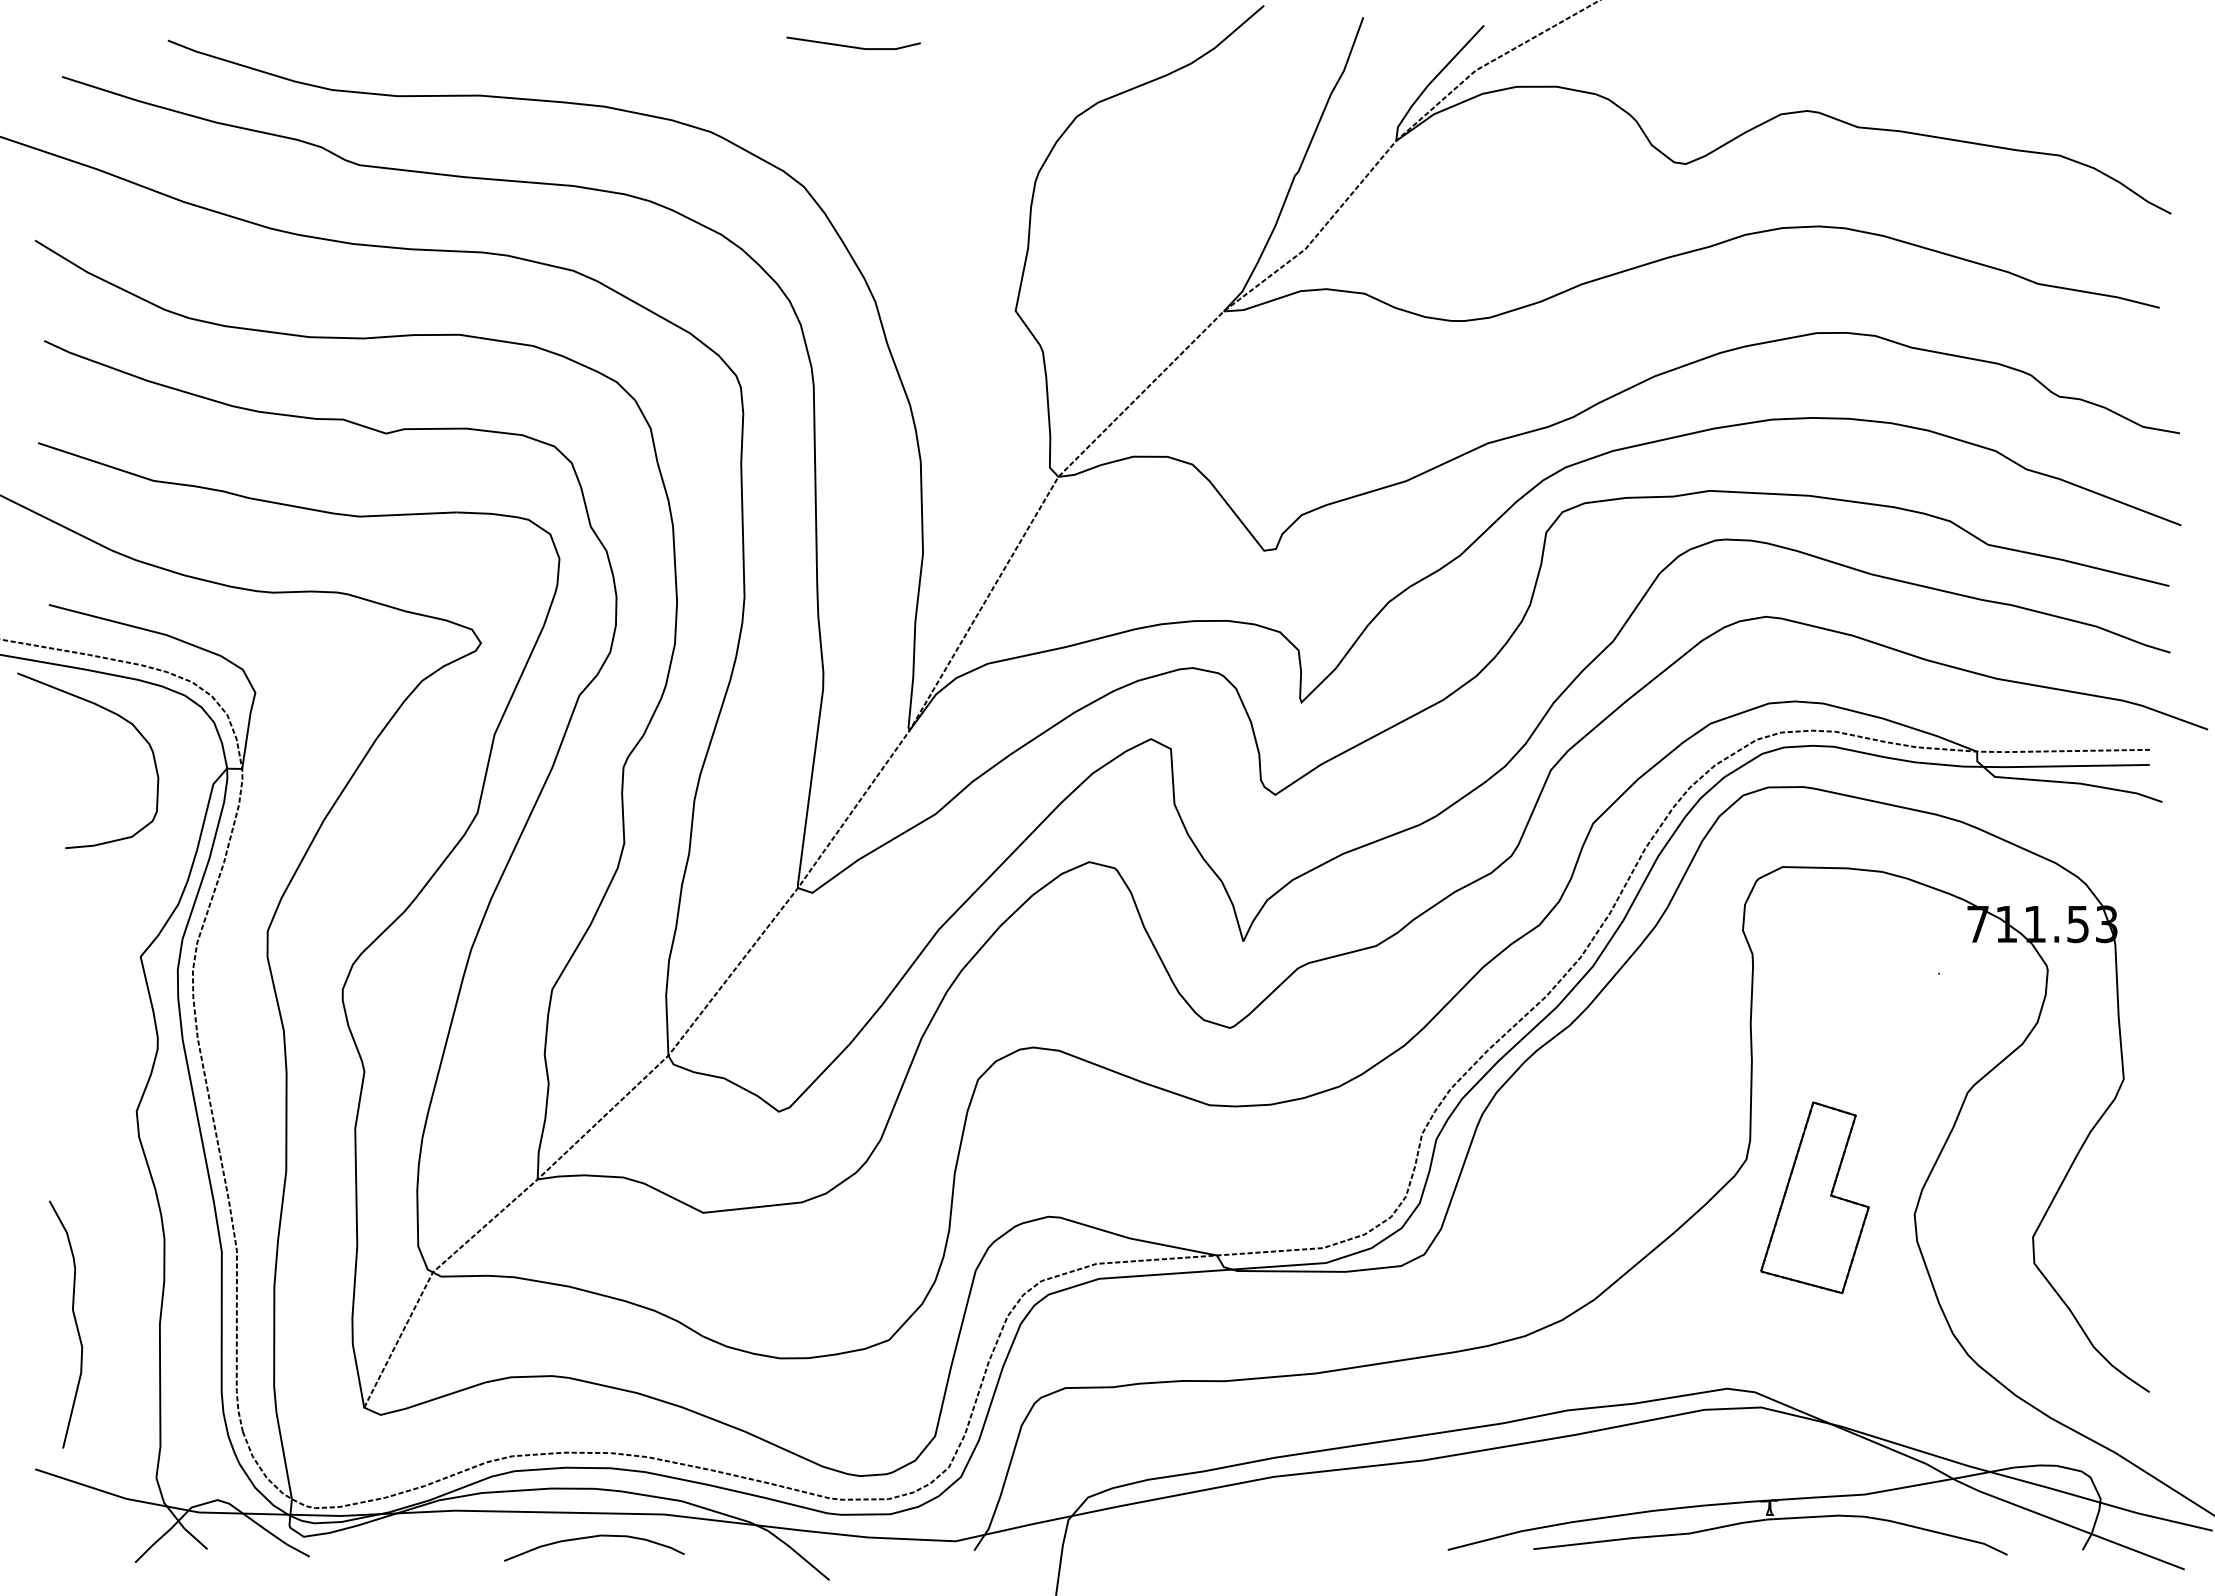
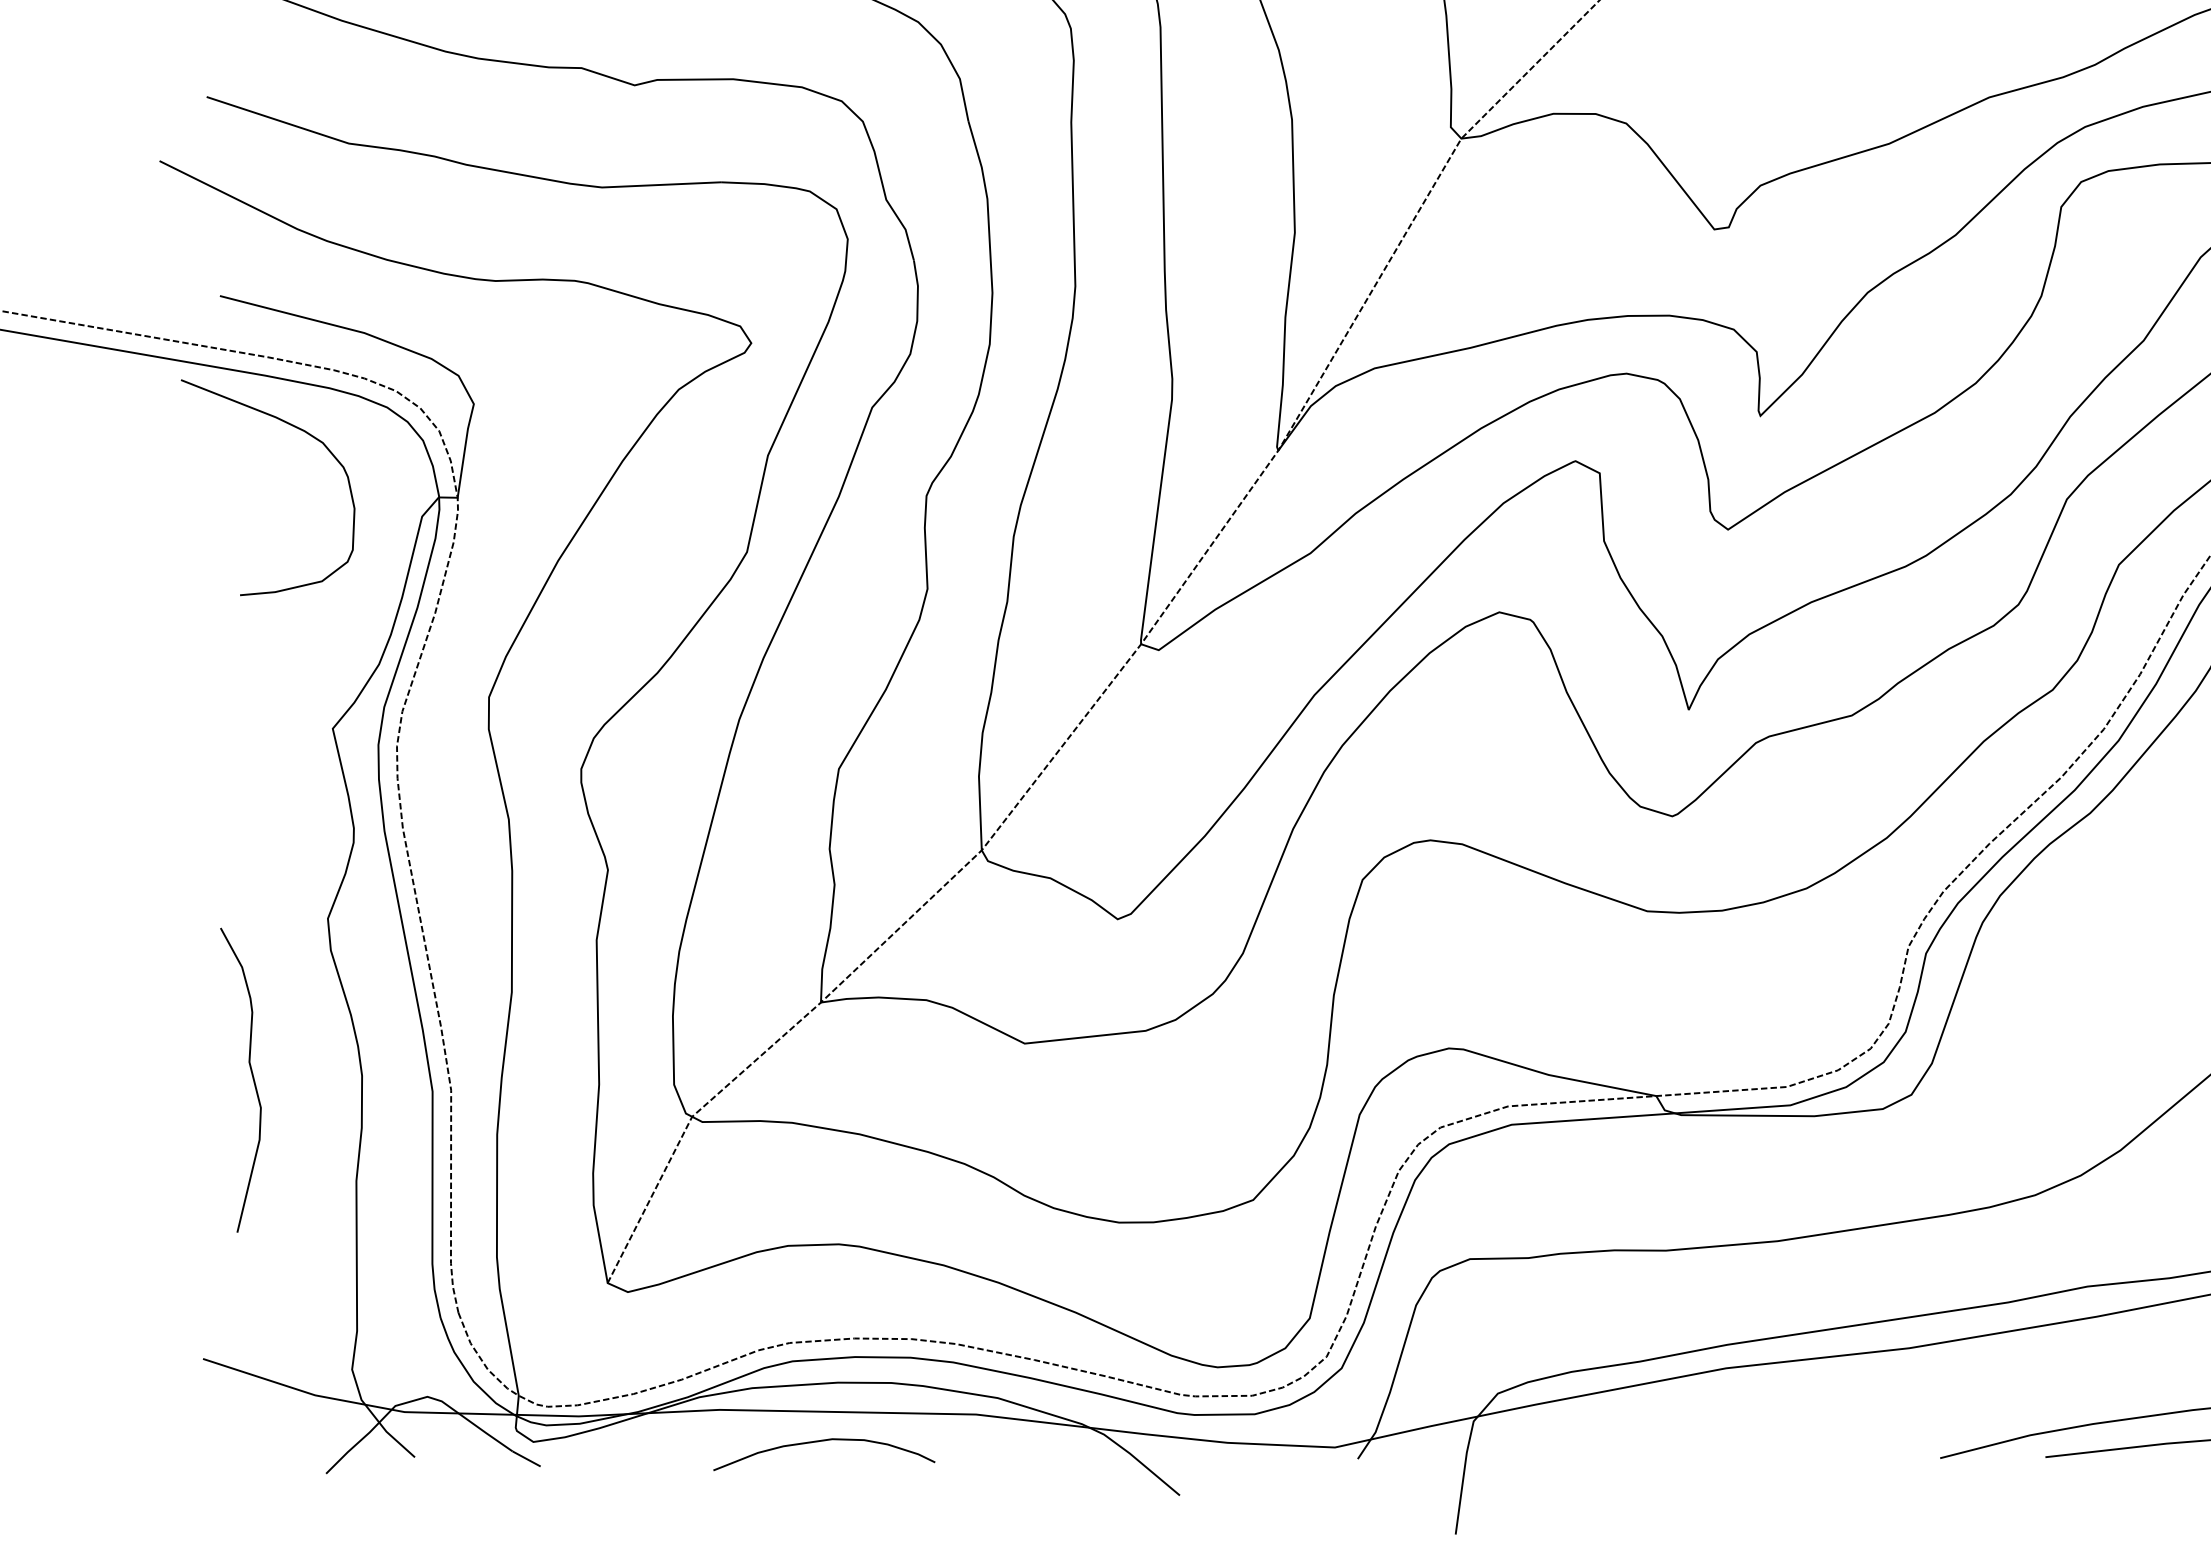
curve: (74, 1321) -> (251, 1076), moved
curve: (594, 1537) -> (824, 1441), moved

